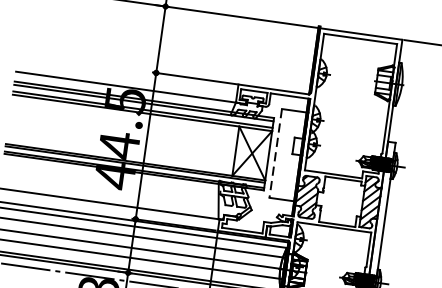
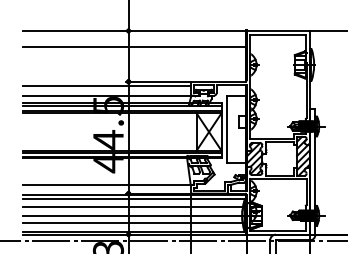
line: (170, 29) -> (134, 47), added
line: (127, 75) -> (107, 86), added
line: (275, 153) -> (226, 129), dashed -> solid

